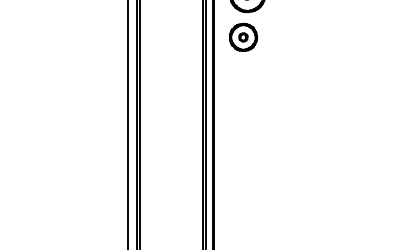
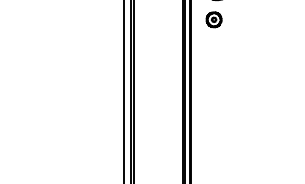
part: (243, 36) -> (214, 19), size x0.7

